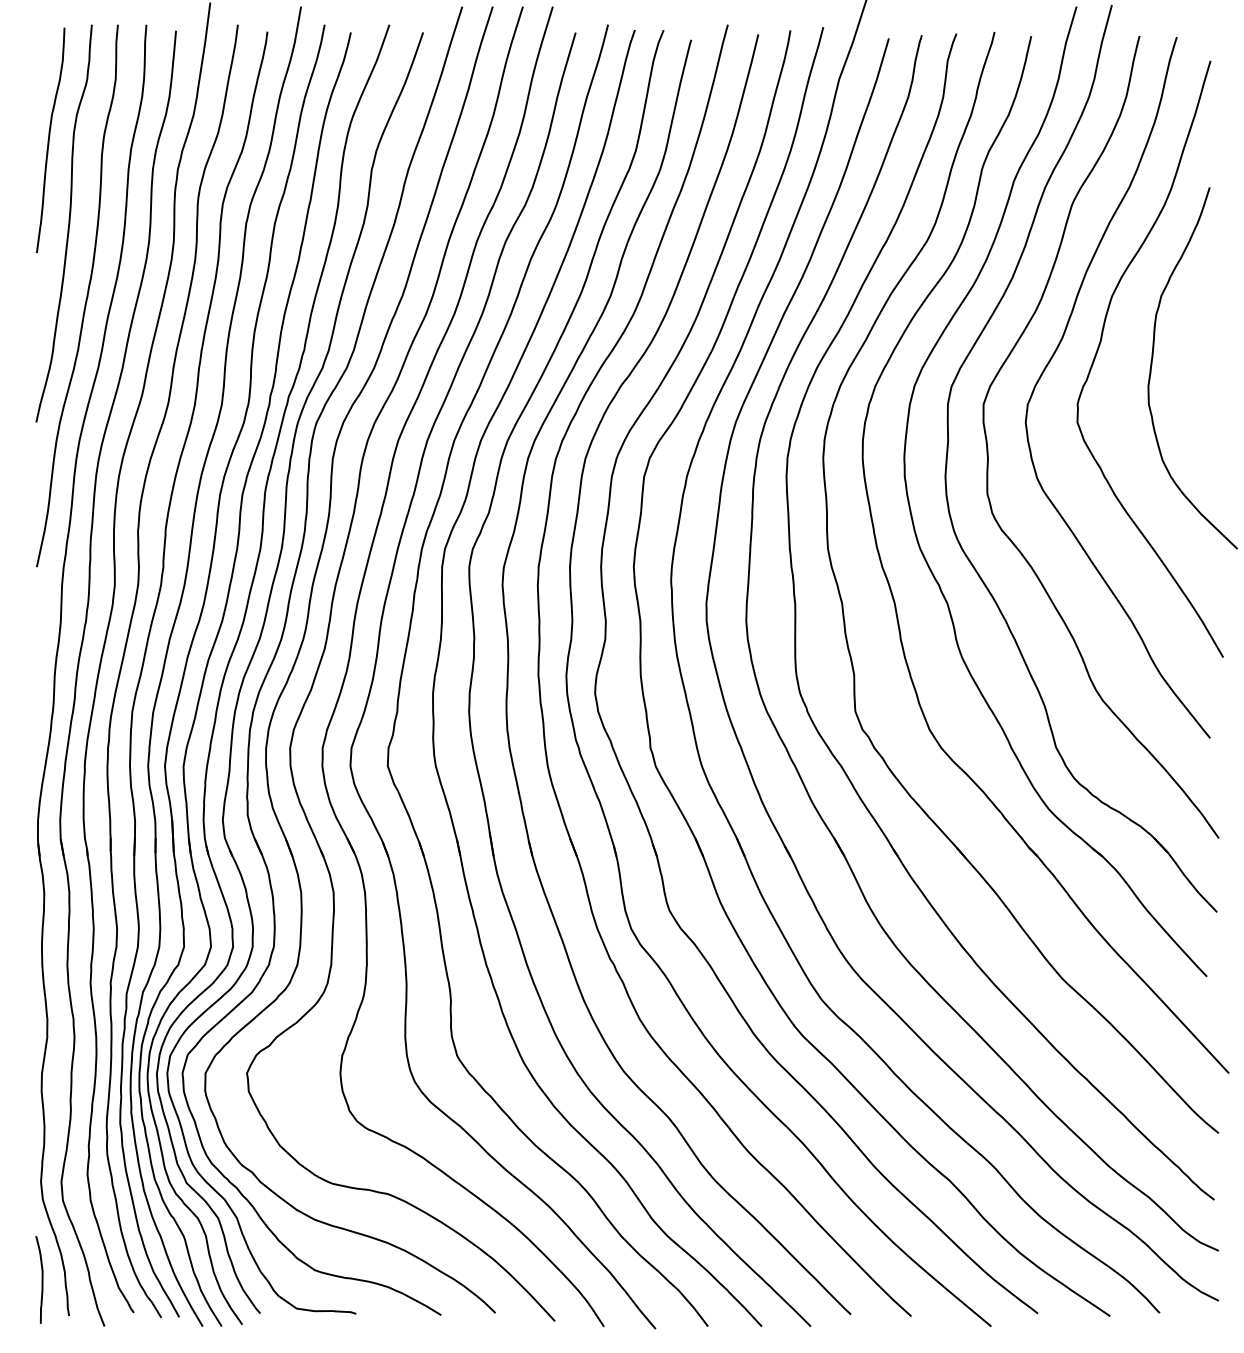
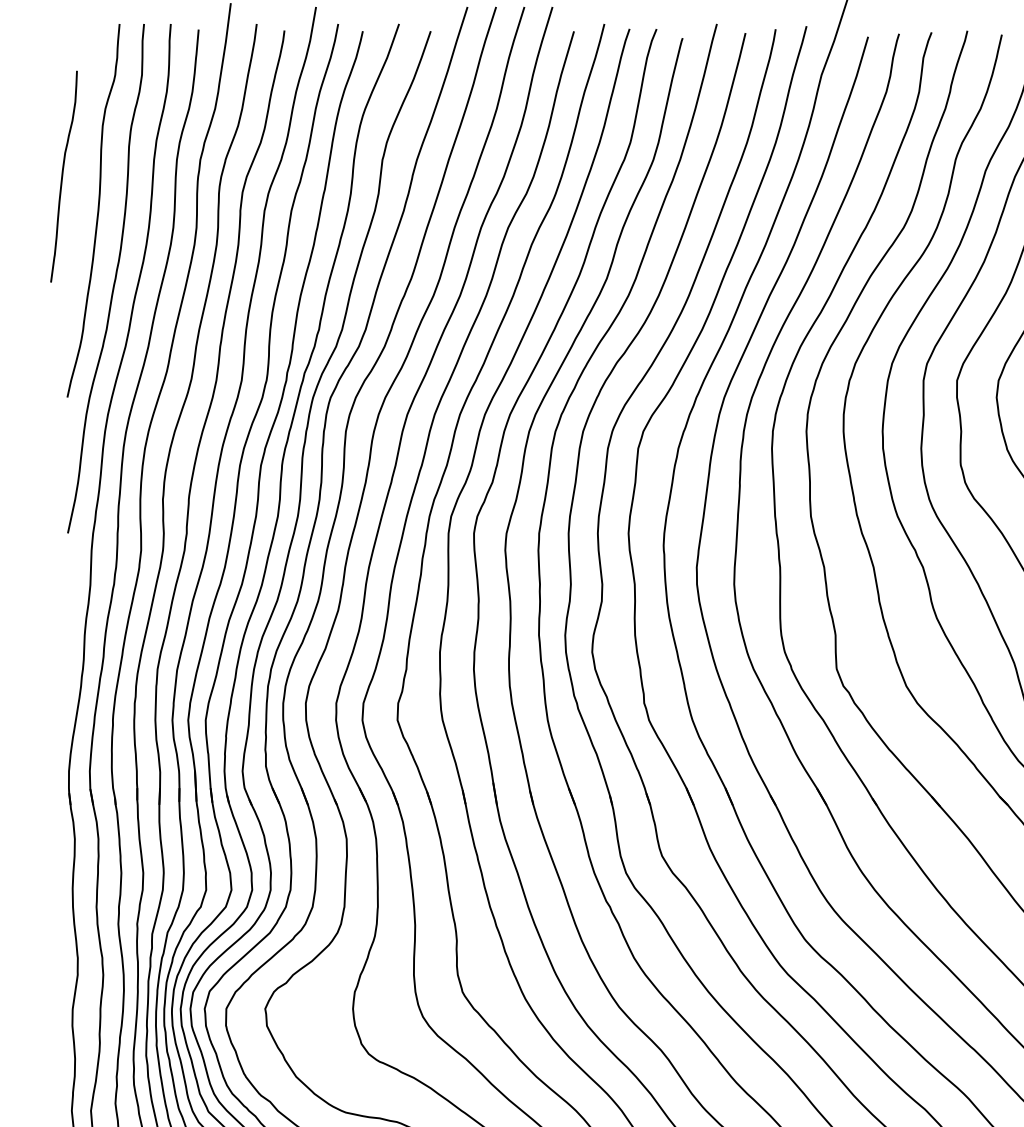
curve: (49, 140) -> (62, 176), moved

